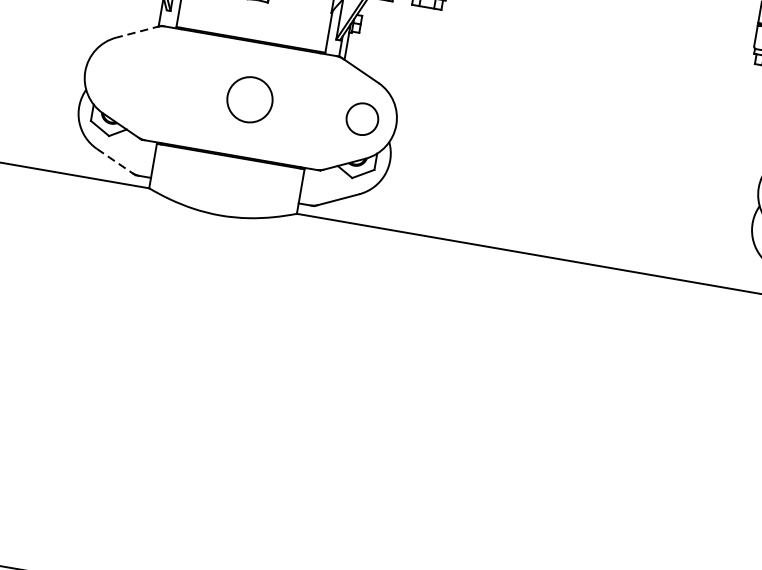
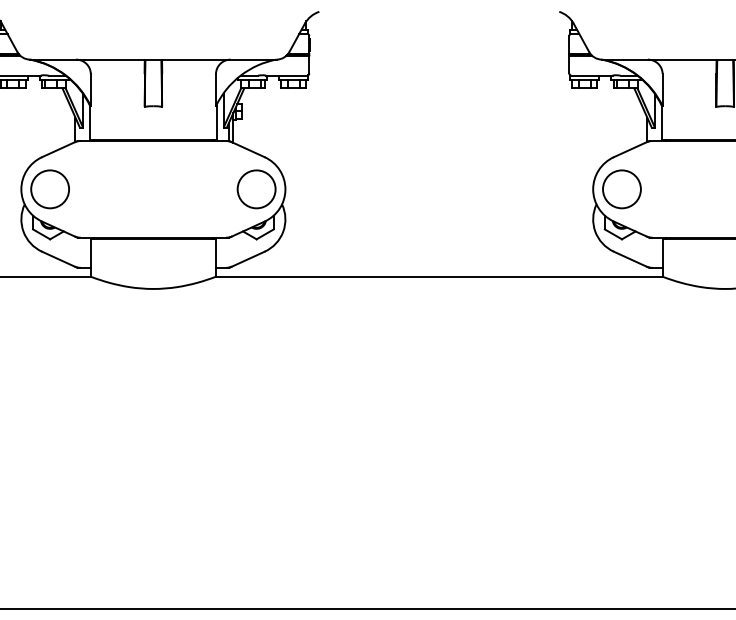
line: (138, 32) -> (59, 149), dashed -> solid
circle: (249, 99) -> (49, 189), moved
circle: (362, 119) -> (256, 189), size x1.43
line: (117, 161) -> (60, 259), dashed -> solid

